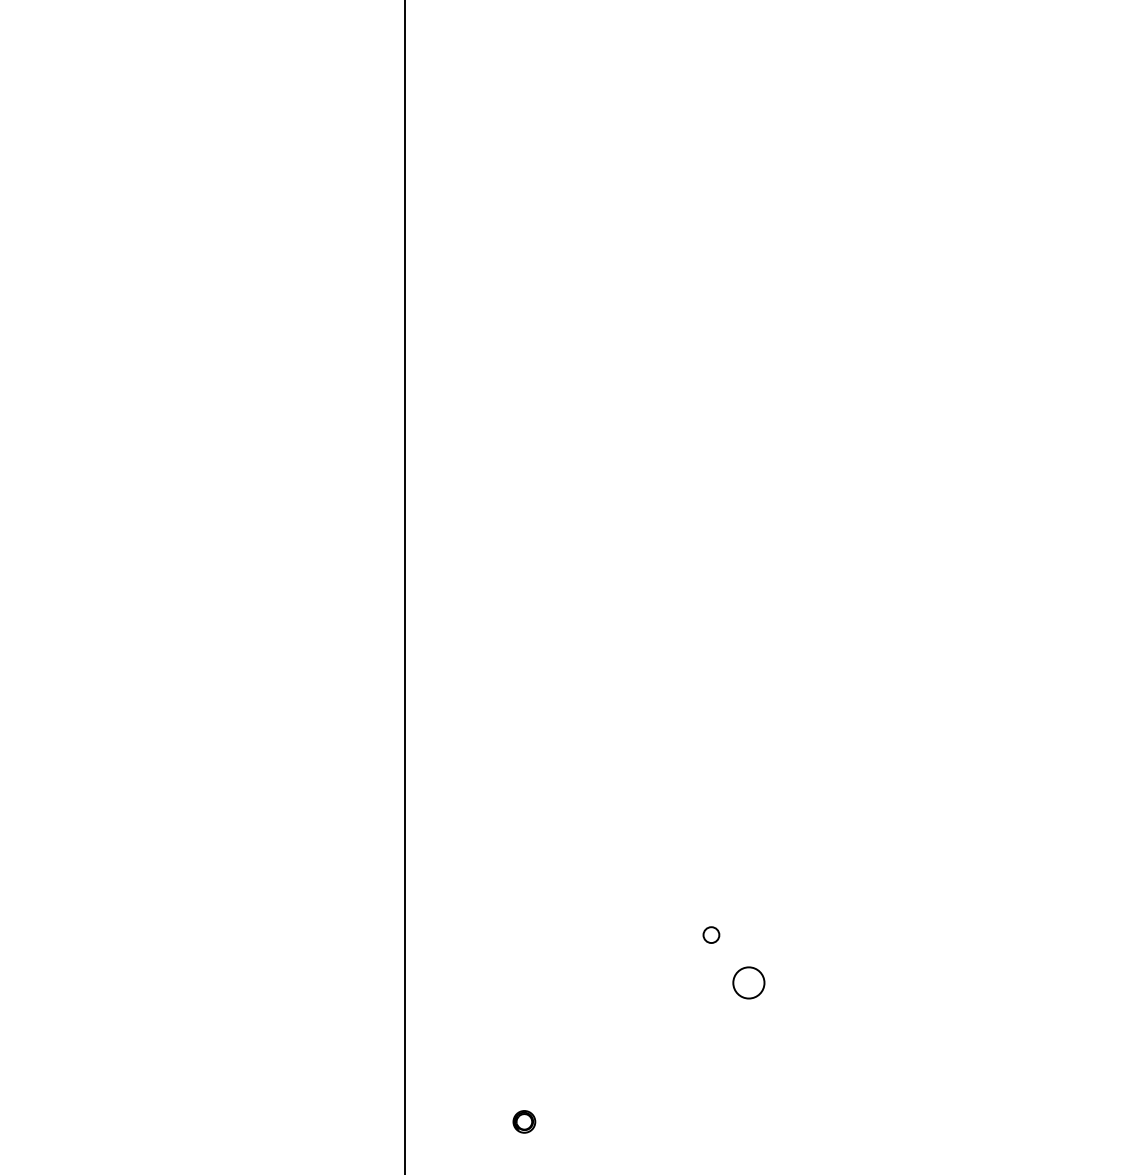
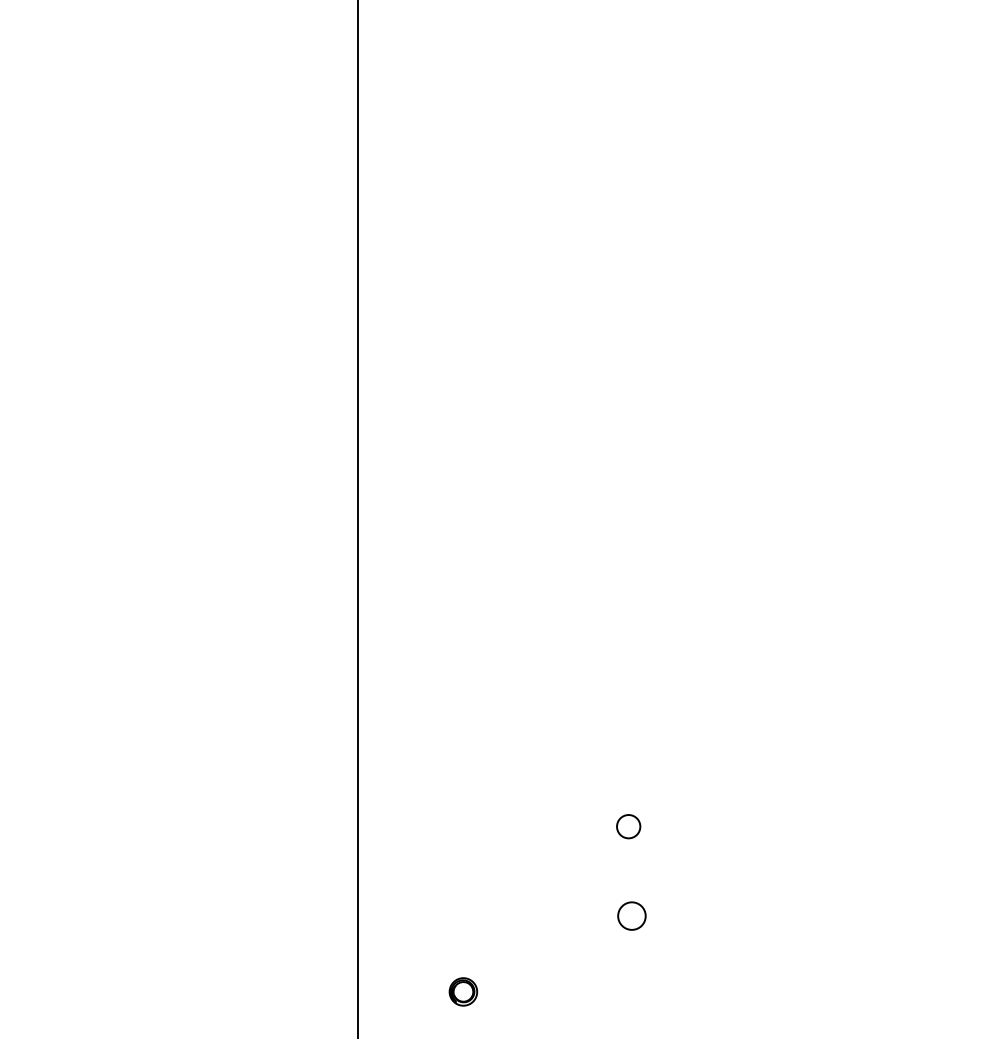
circle: (711, 934) -> (628, 826), size x1.67
circle: (748, 982) -> (631, 915), moved
part: (524, 1121) -> (463, 991), size x1.43

